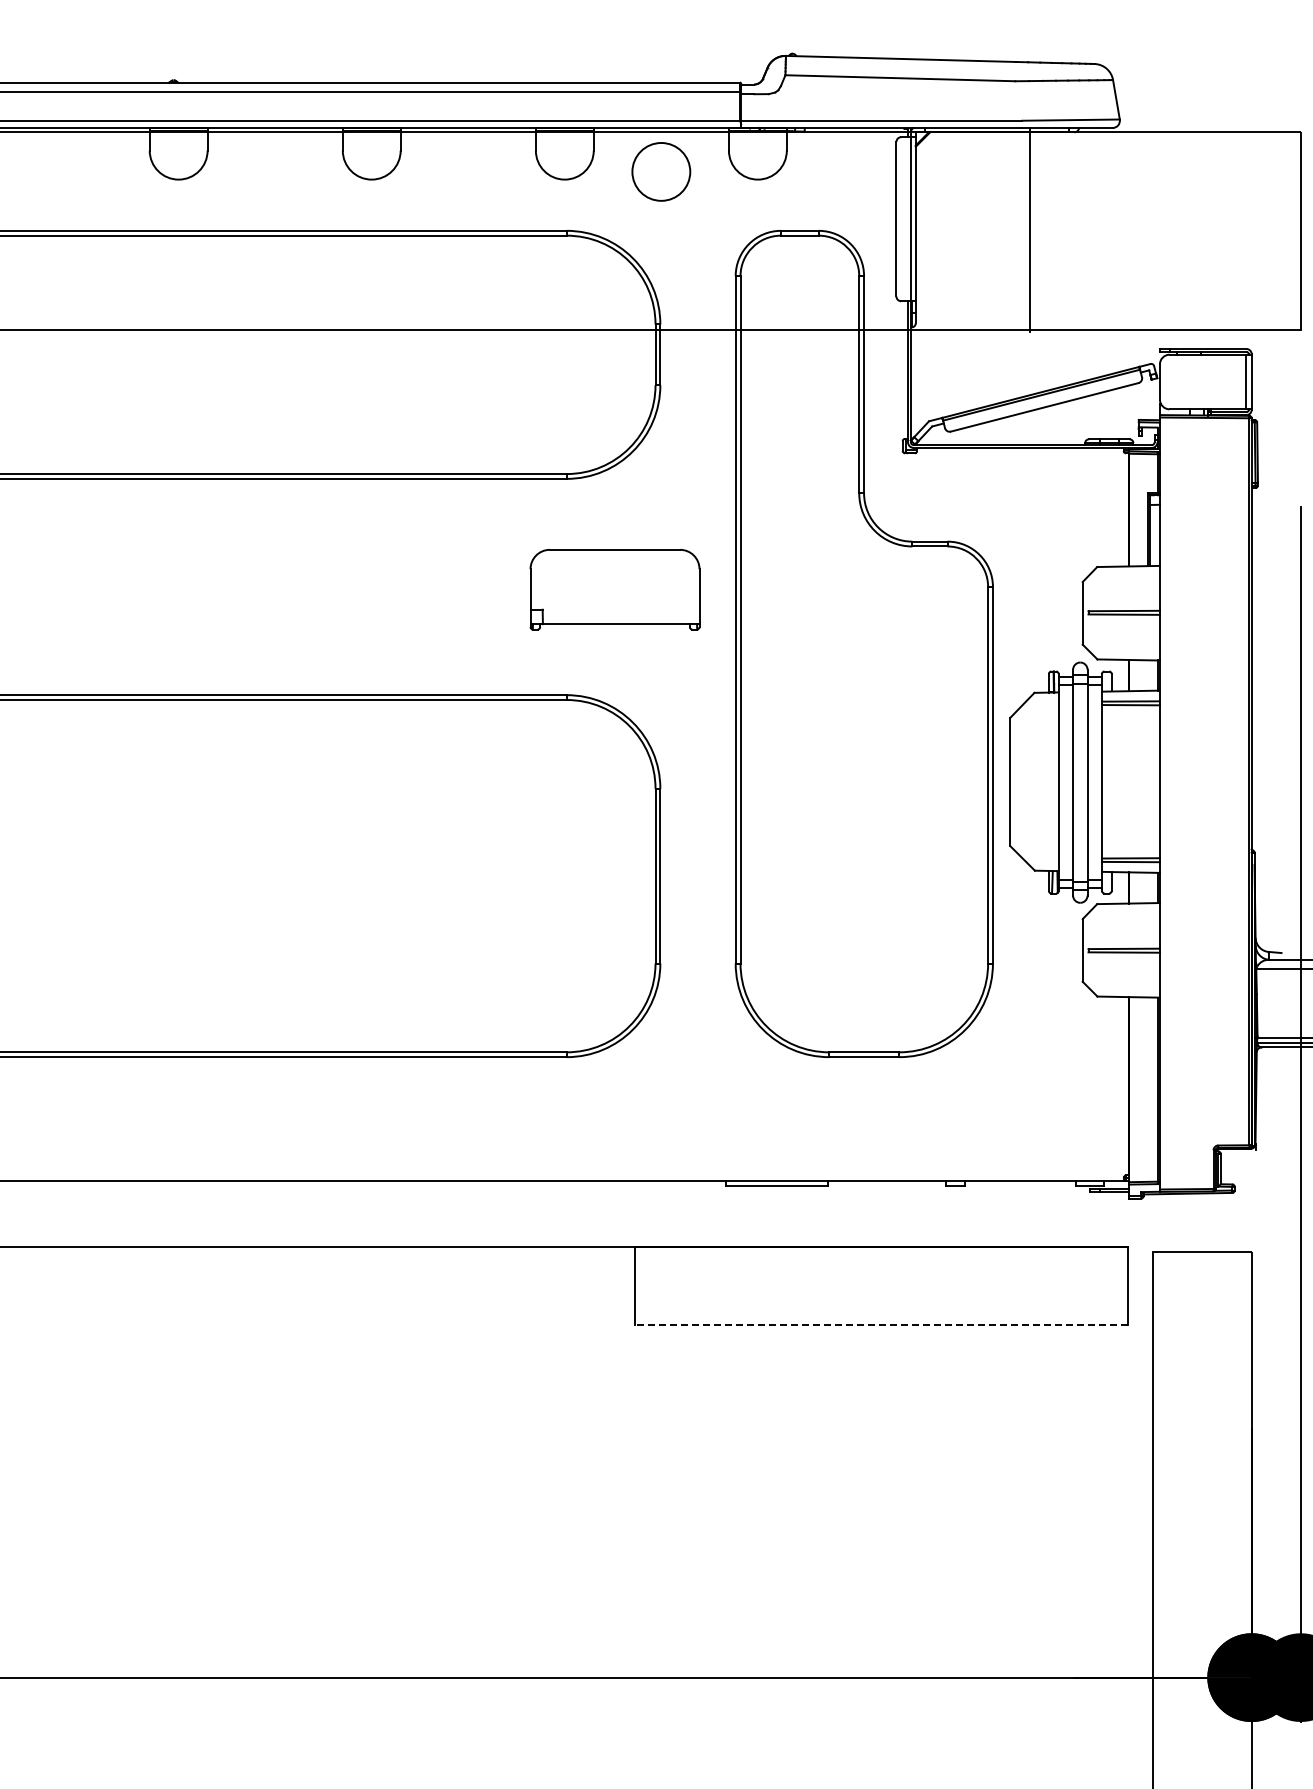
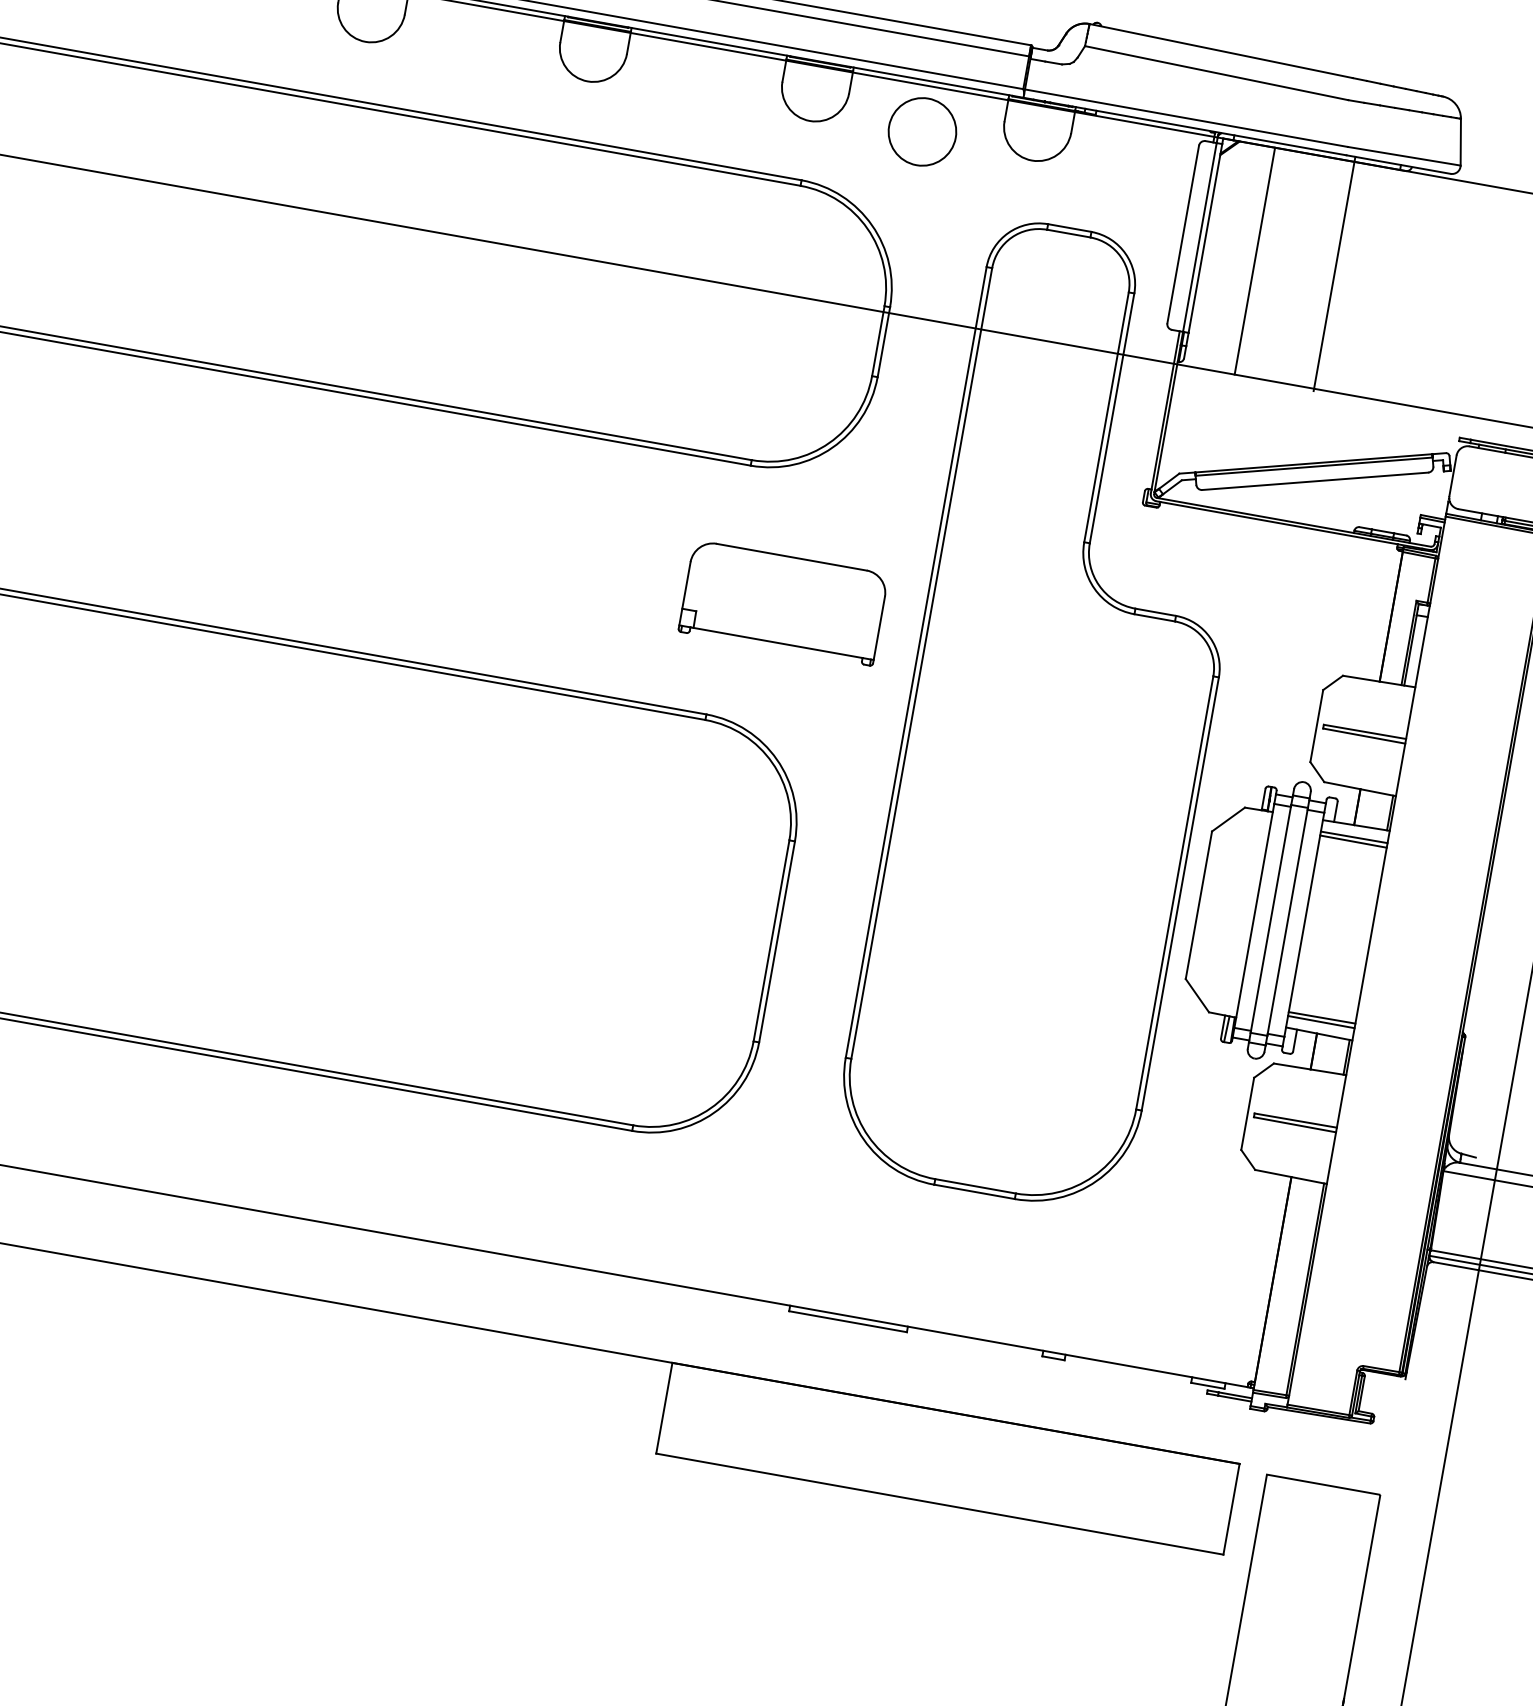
line: (960, 230) -> (1254, 260), added
line: (881, 1325) -> (939, 1504), dashed -> solid

